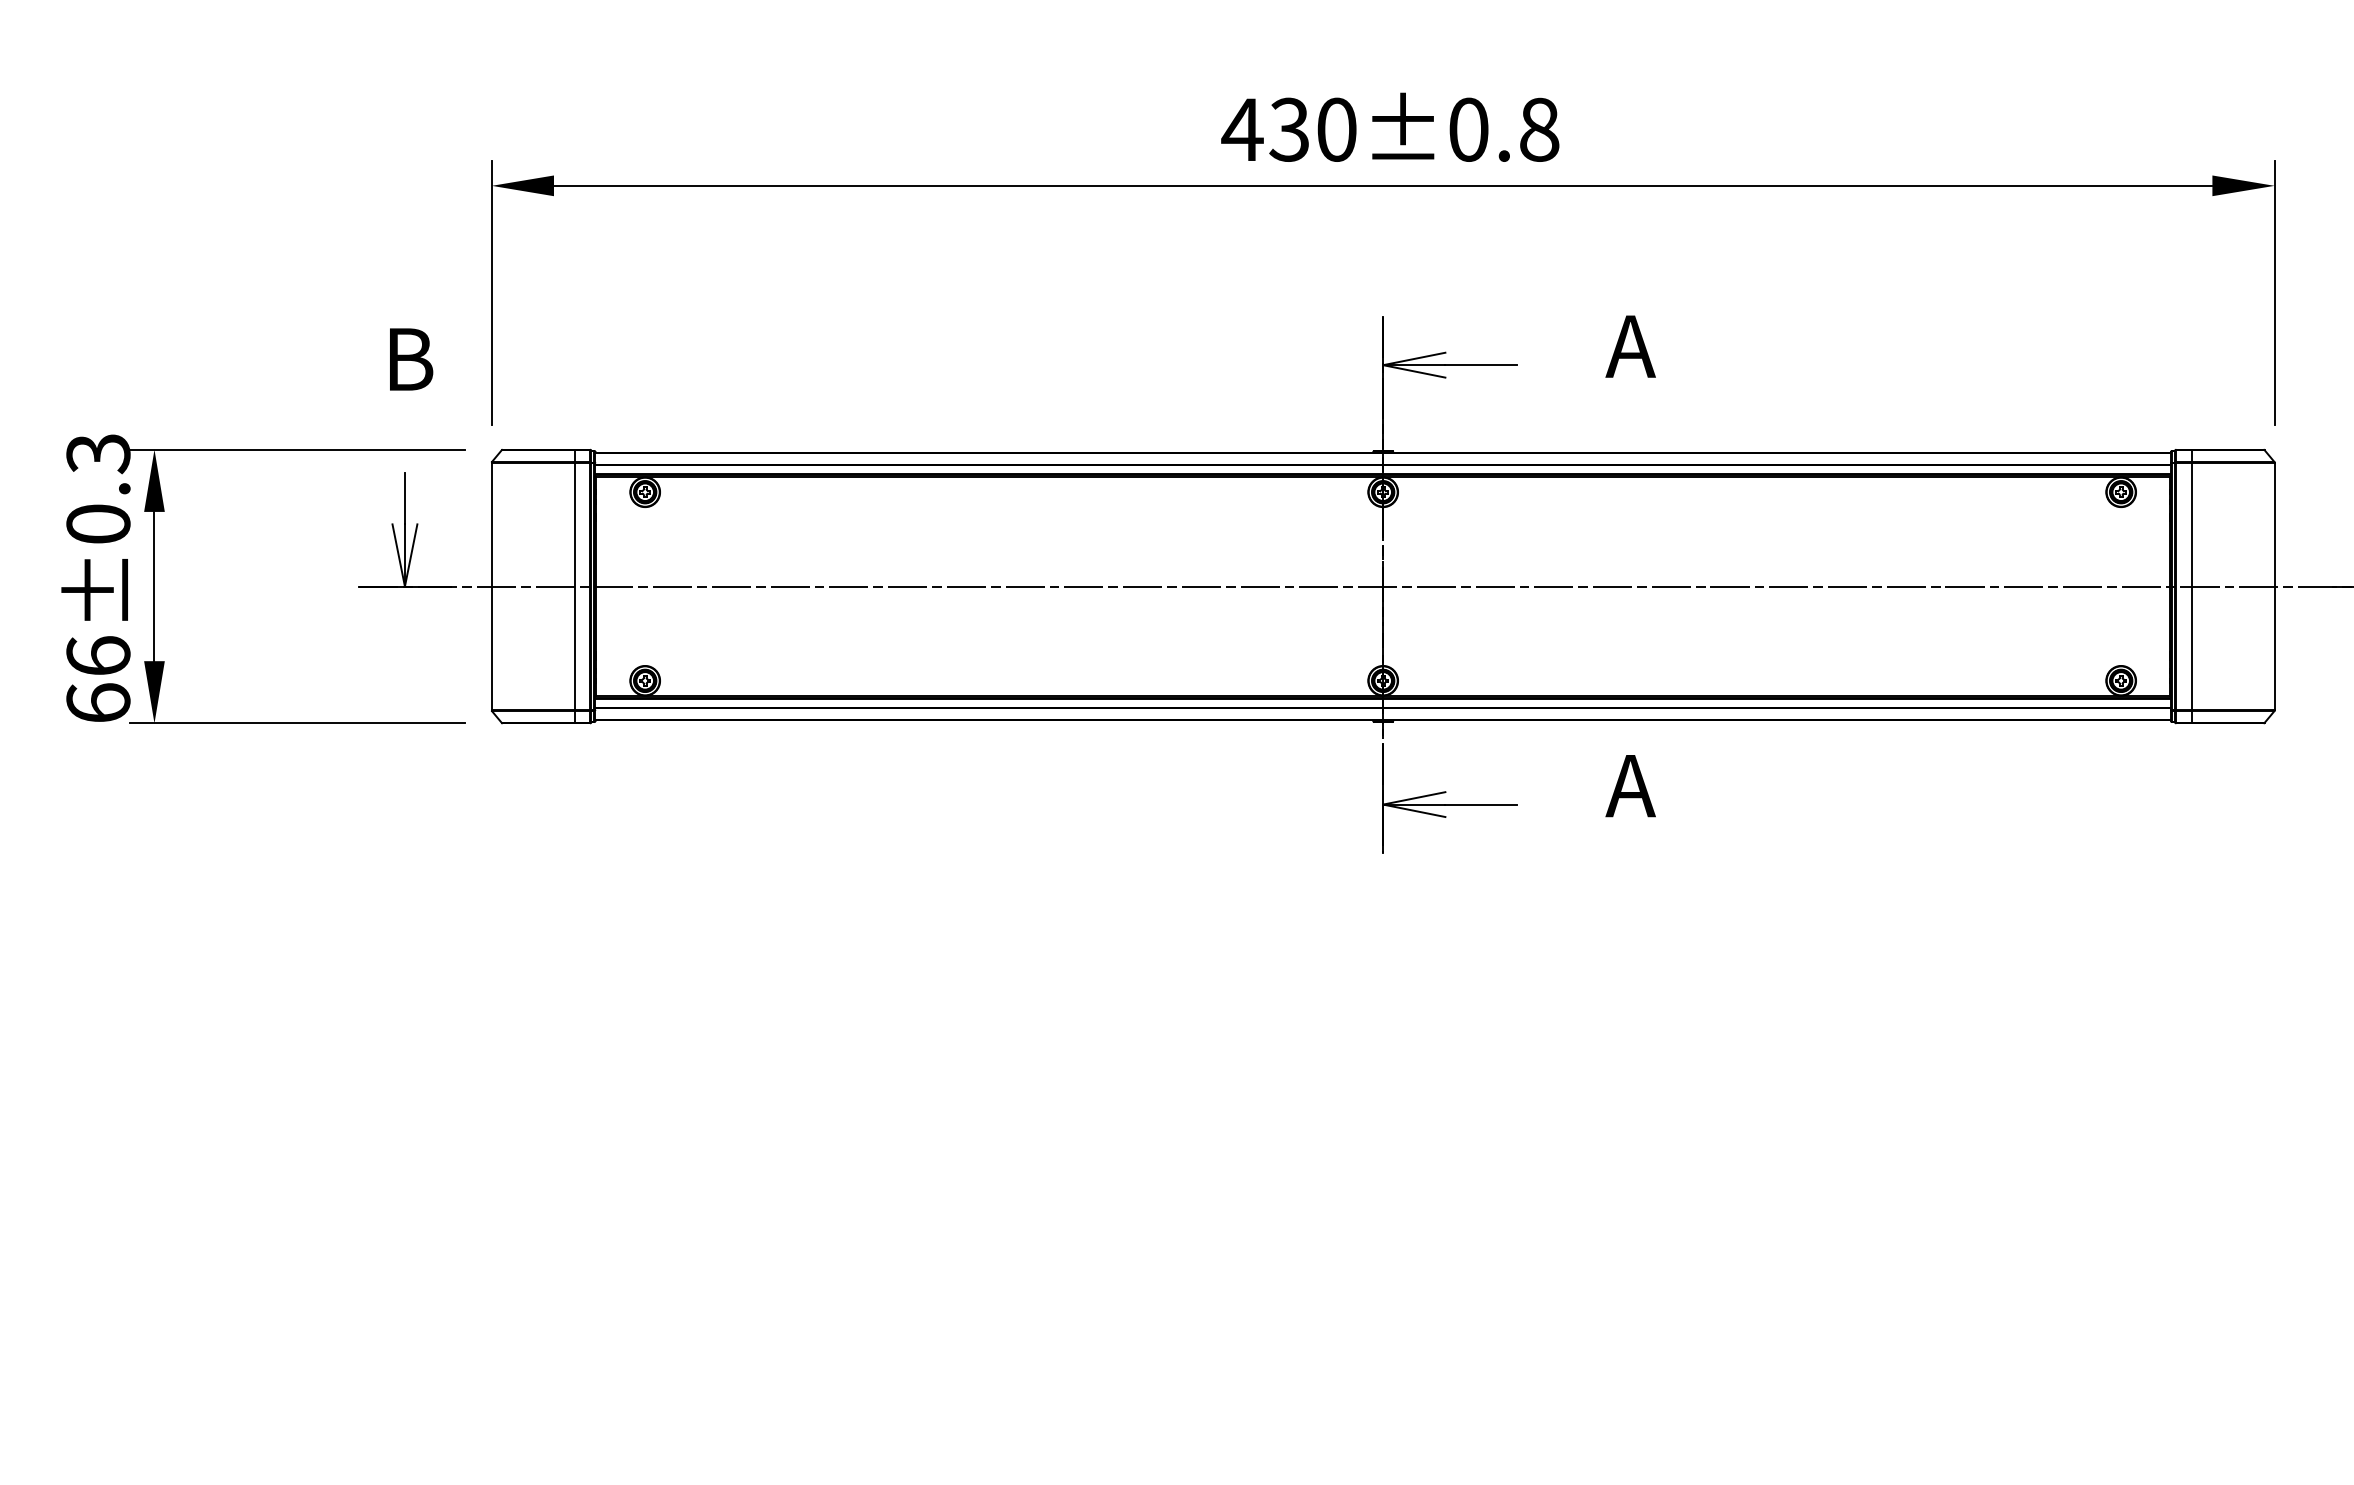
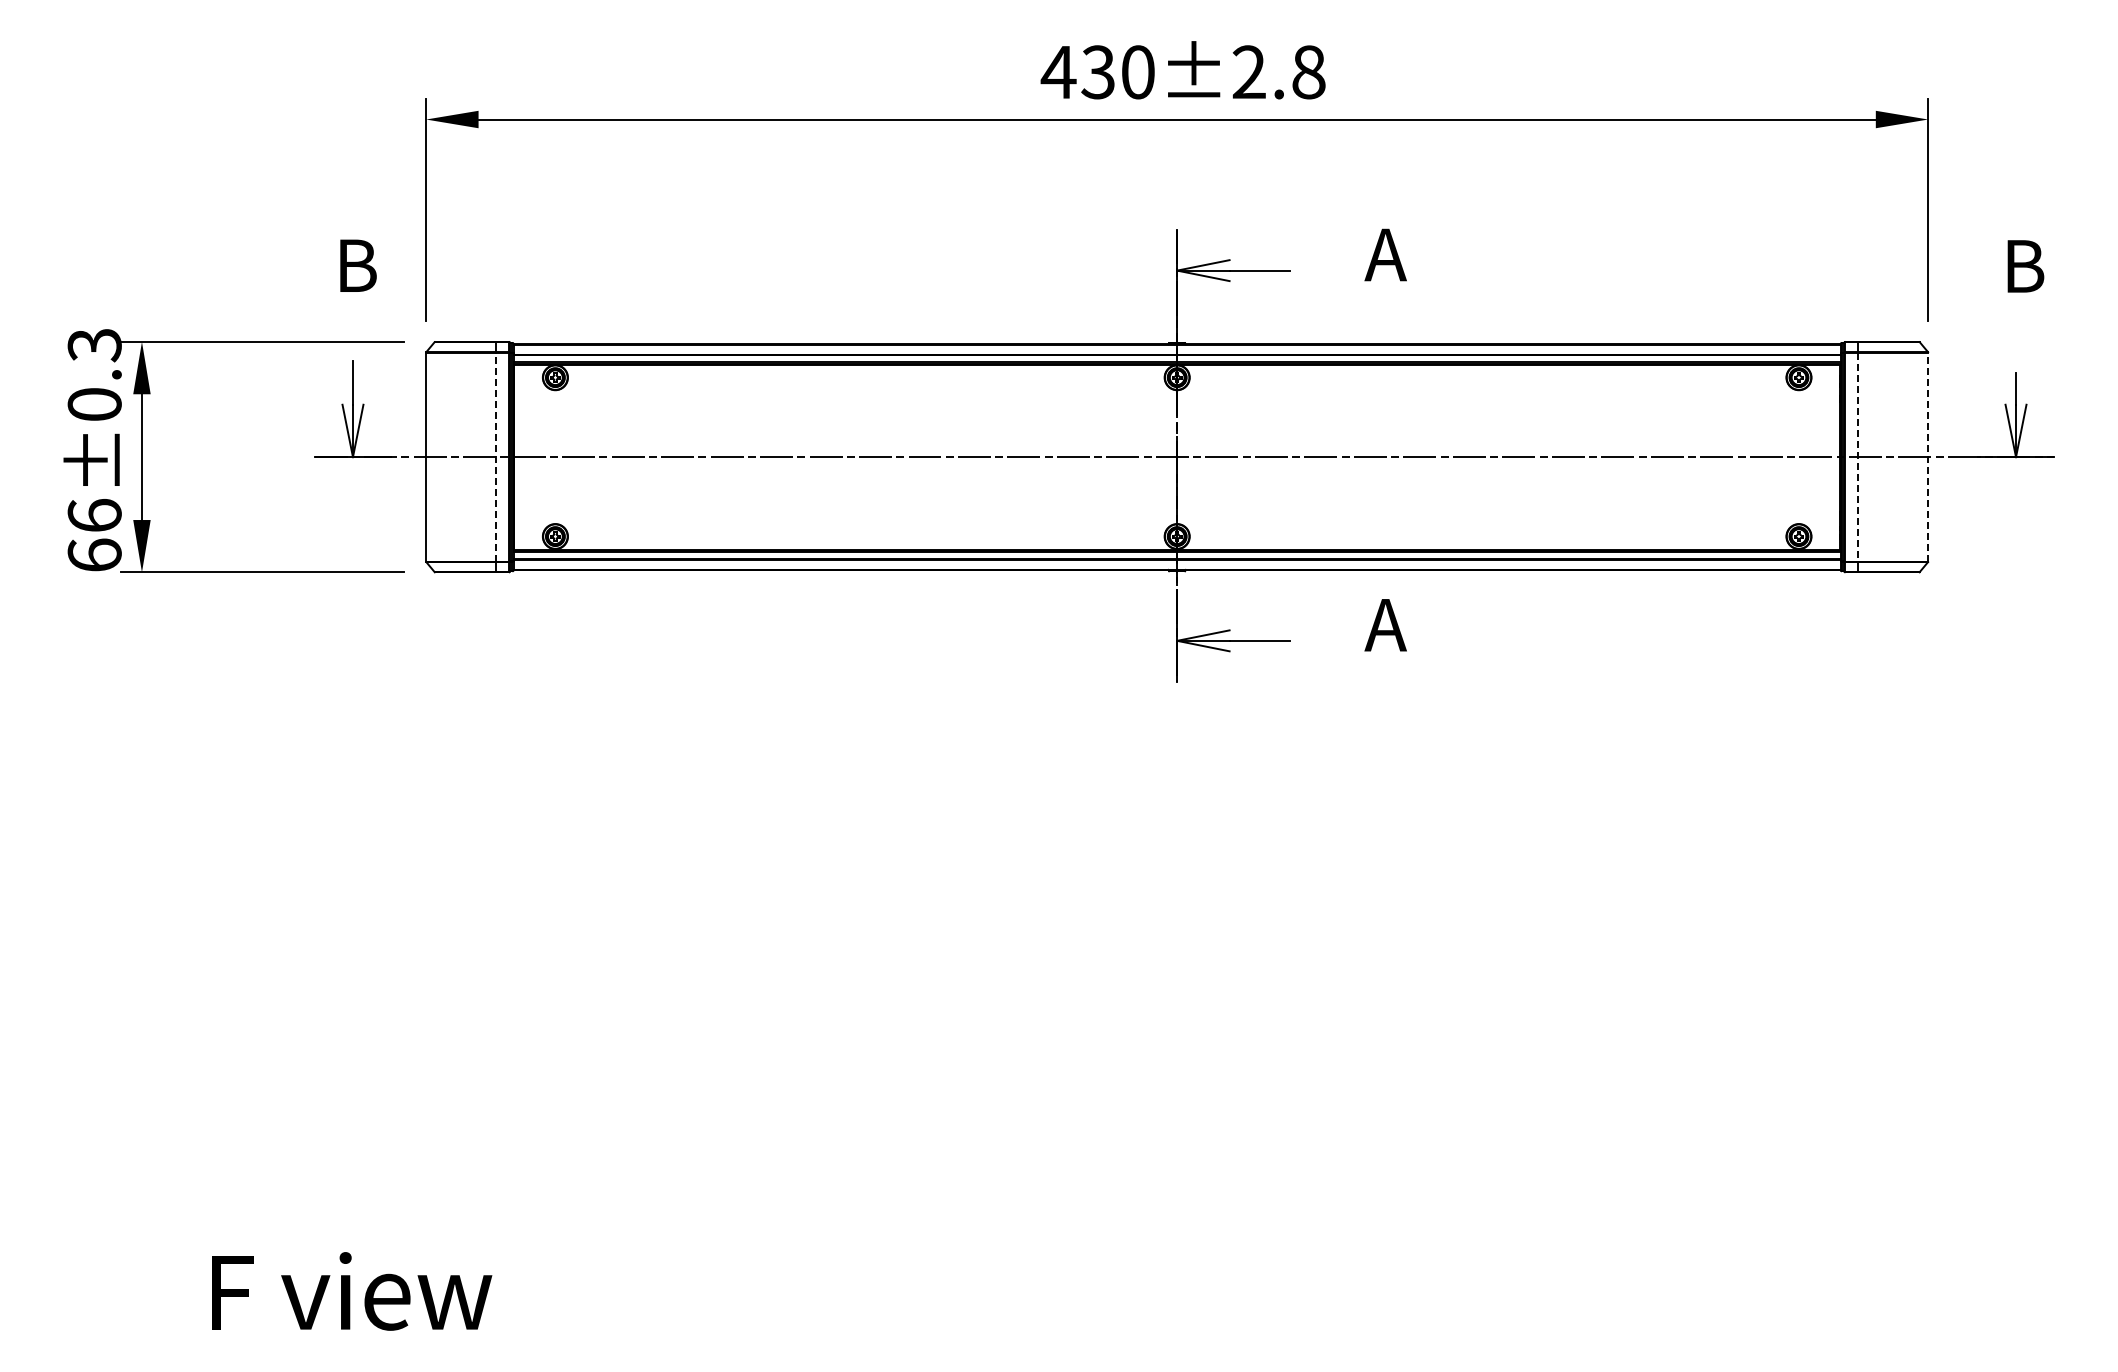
text: (1467, 130) -> (1248, 72), 430±0.8 -> 430±2.8
line: (575, 585) -> (496, 456), solid -> dashed
line: (2274, 585) -> (1928, 456), solid -> dashed
line: (2191, 586) -> (1858, 457), solid -> dashed

